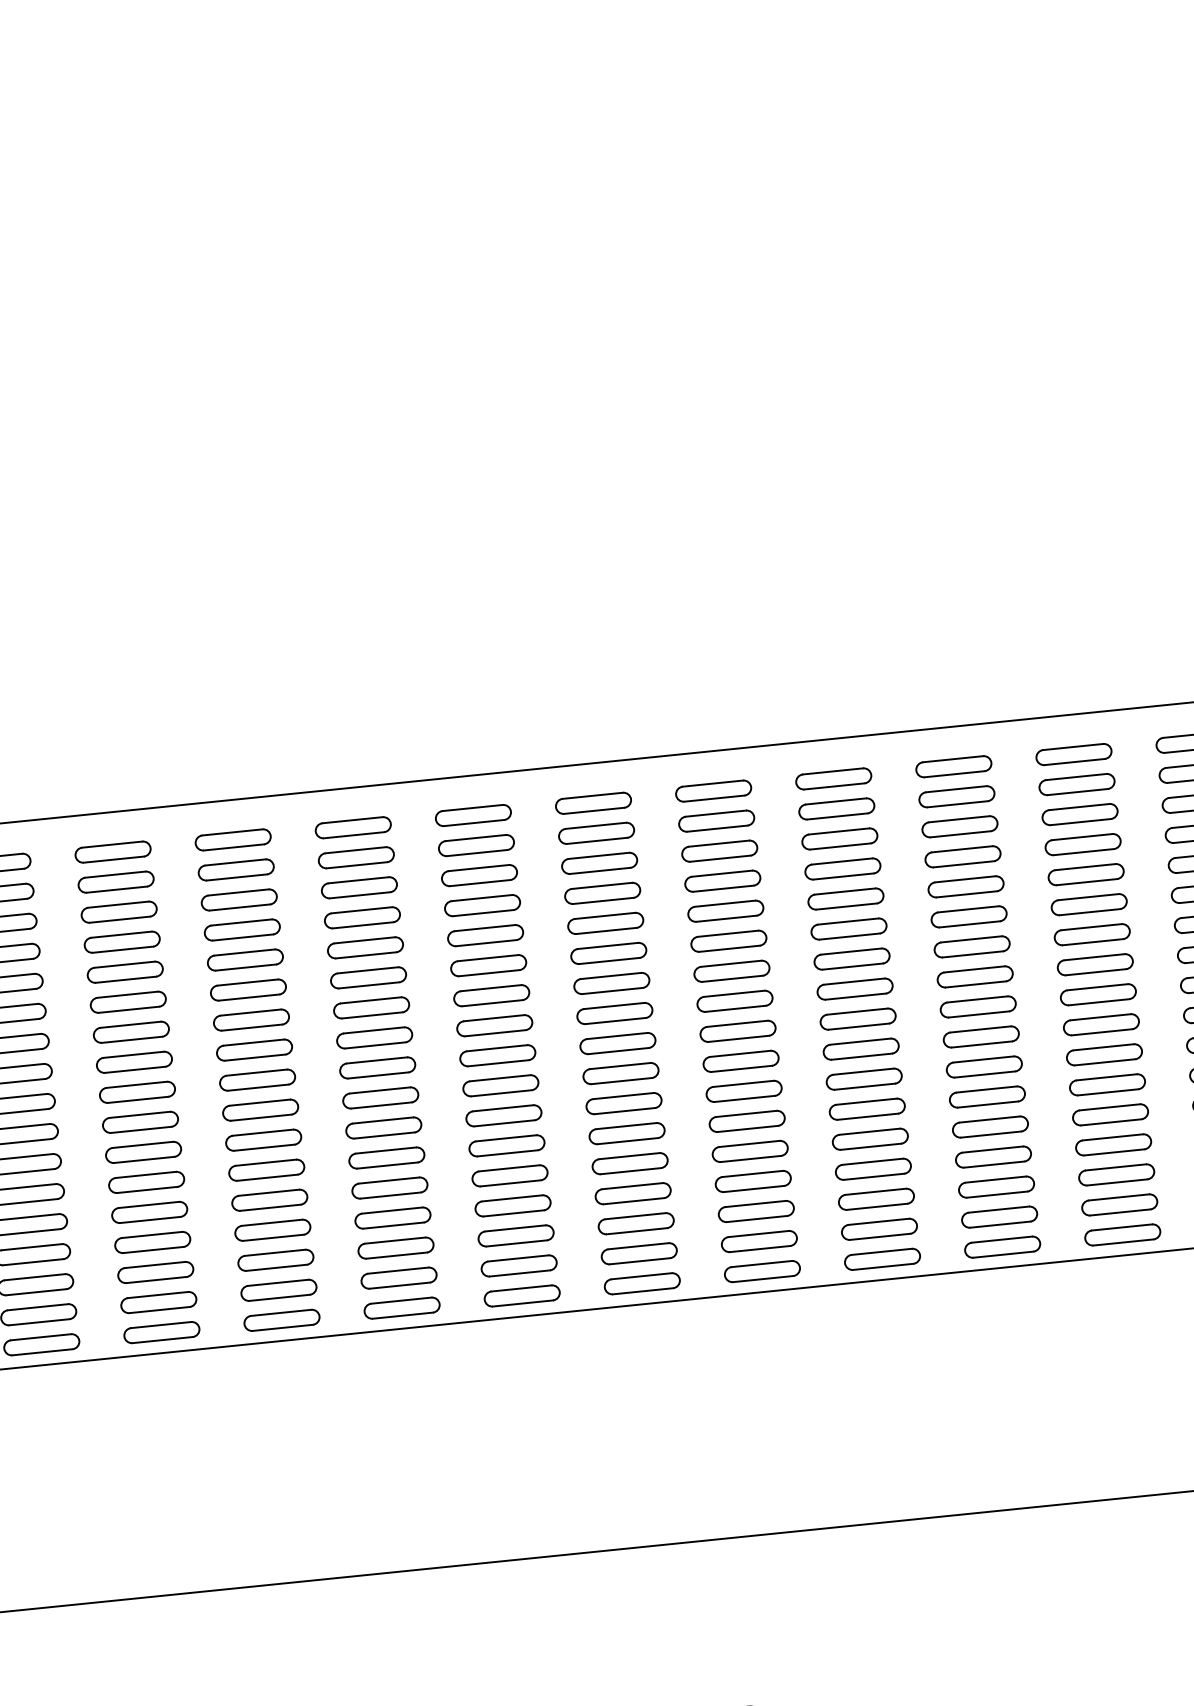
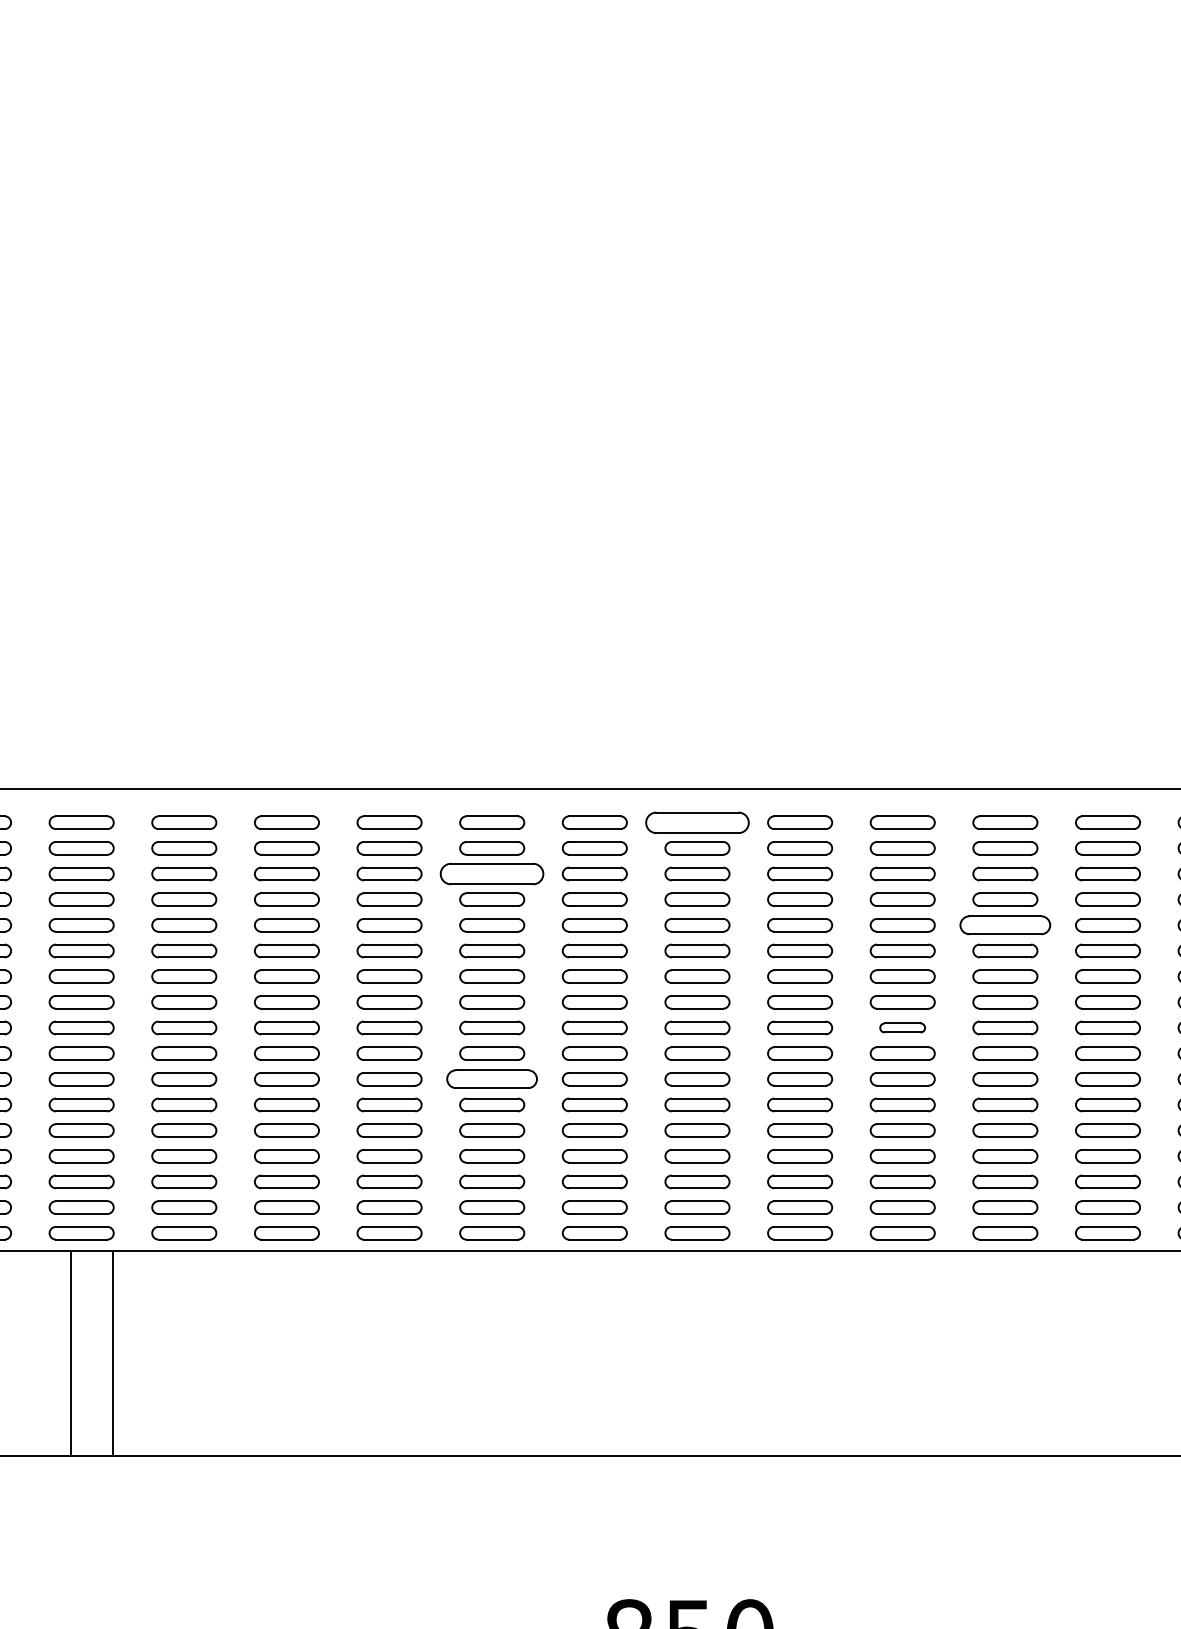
part: (593, 803) -> (697, 822), size x1.6
part: (359, 887) -> (492, 873), size x1.6
part: (966, 887) -> (1005, 925), size x1.4
part: (857, 1018) -> (902, 1027), size x0.7
part: (384, 1128) -> (492, 1079), size x1.4

